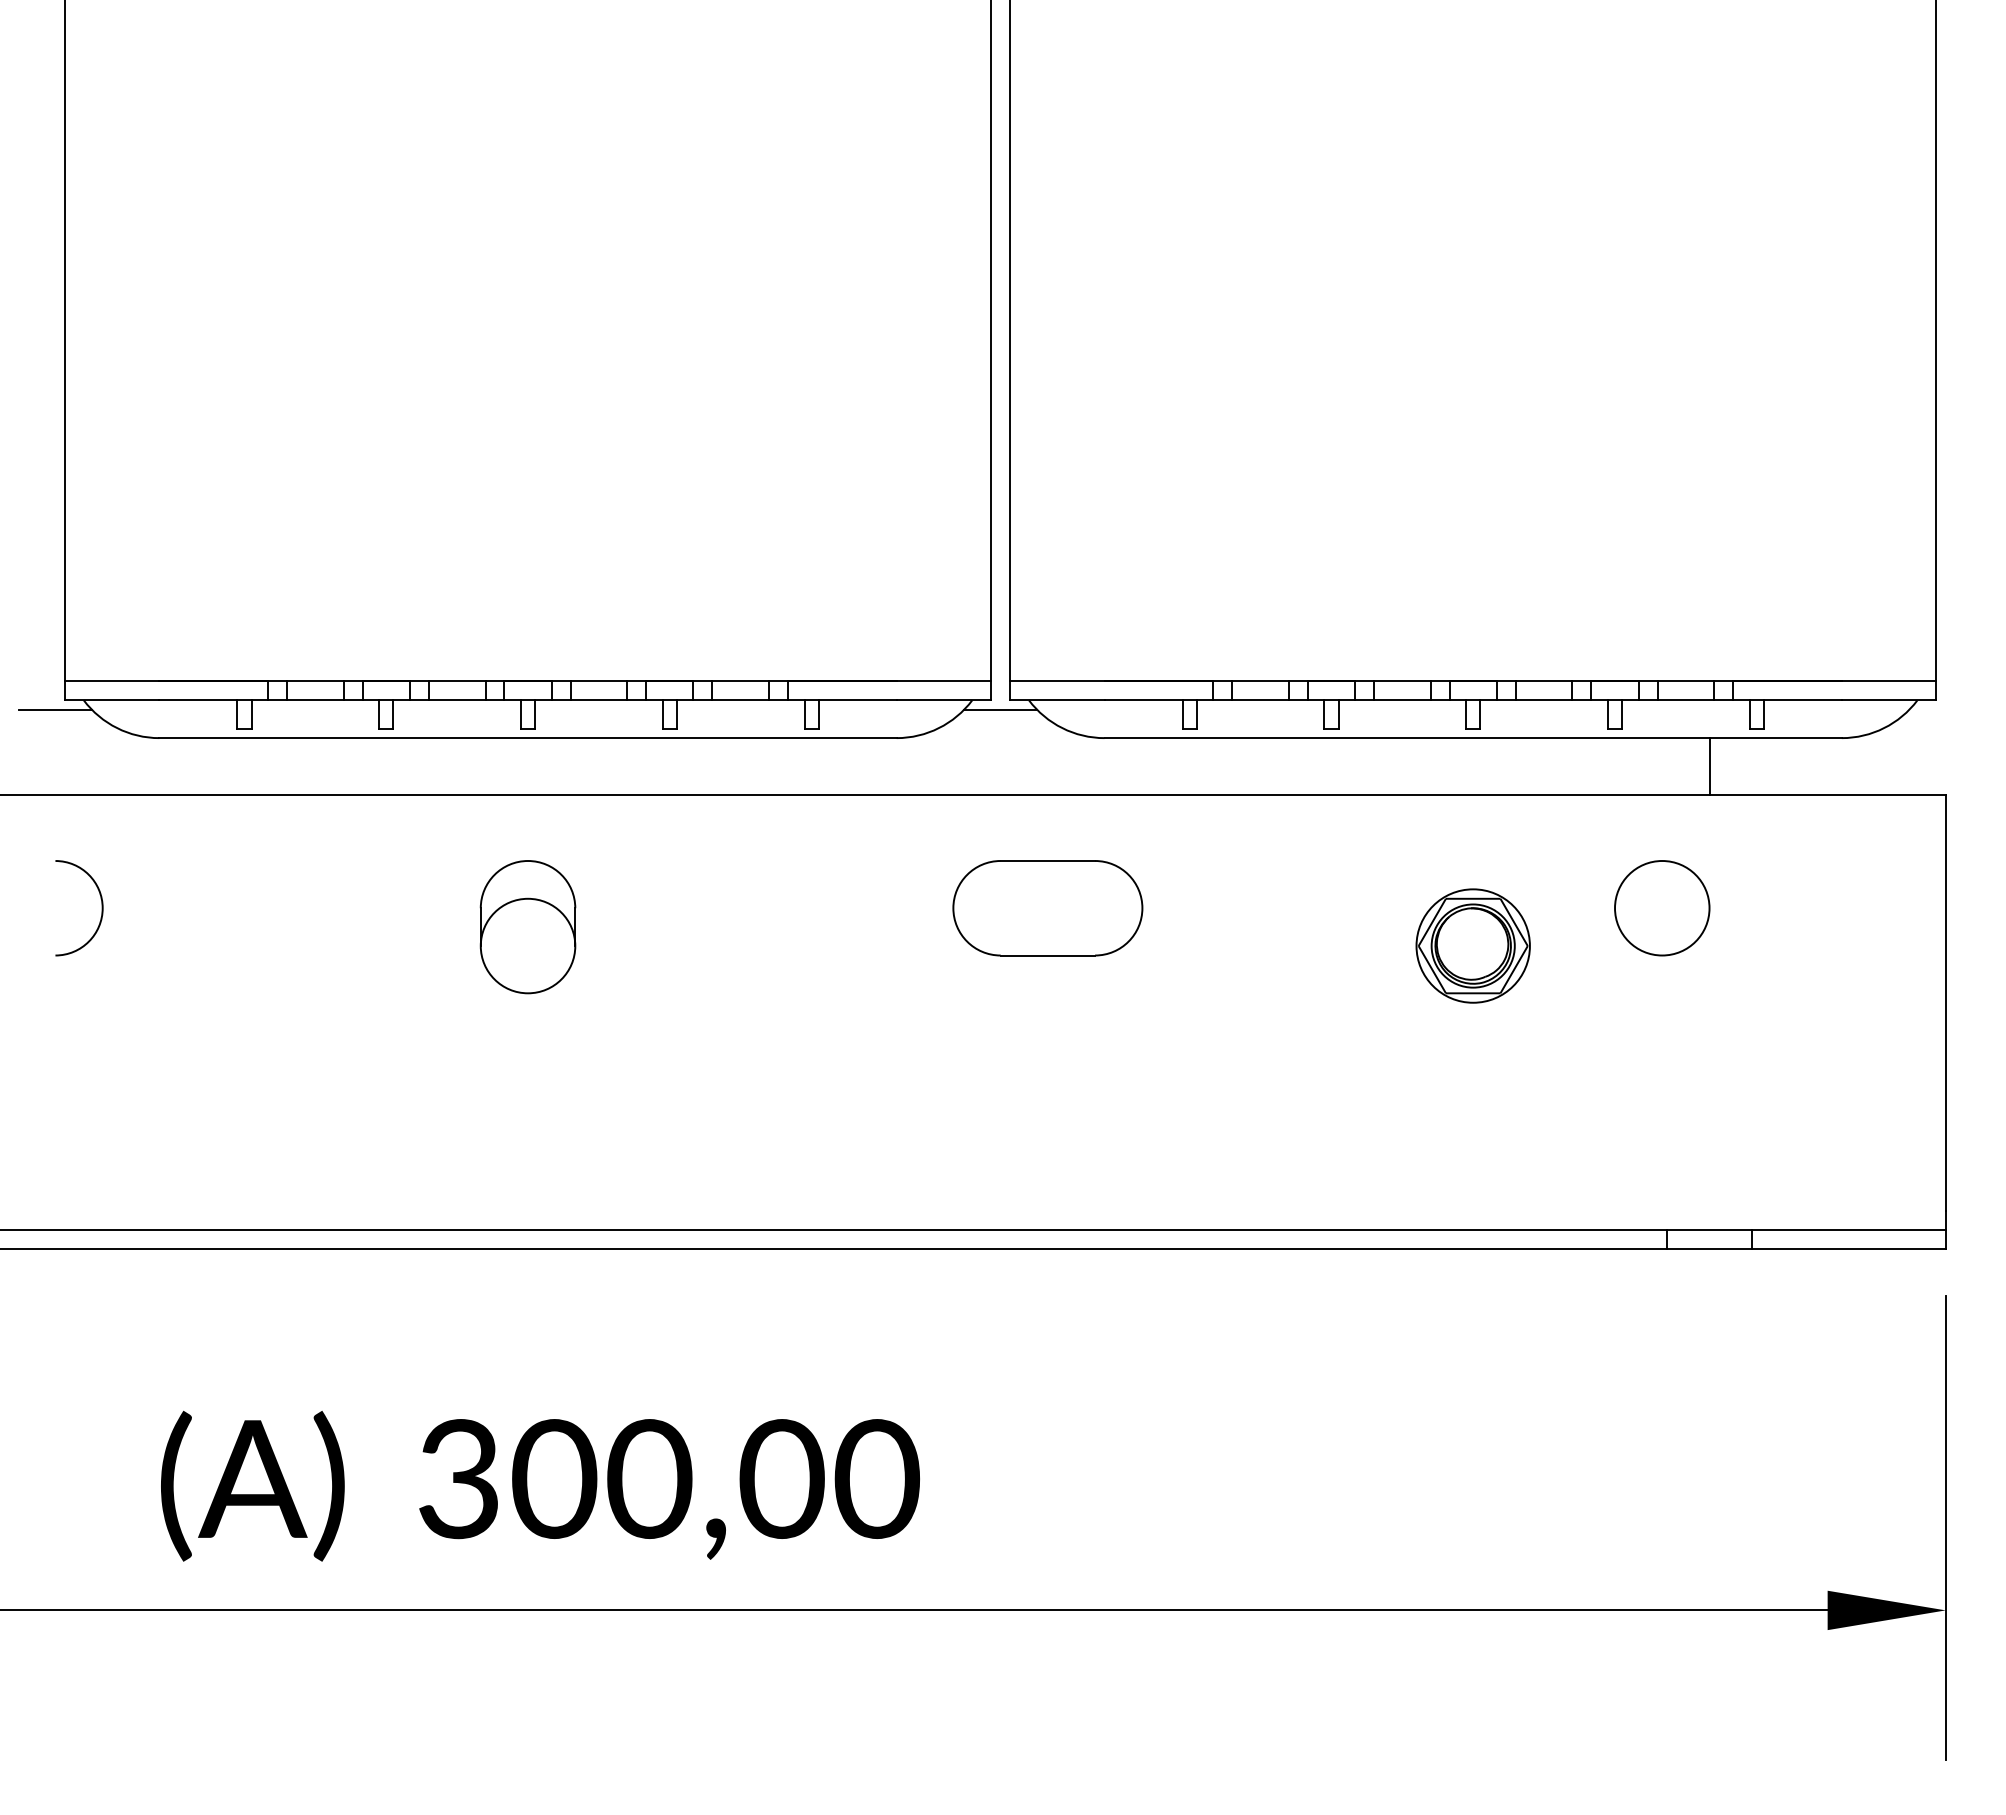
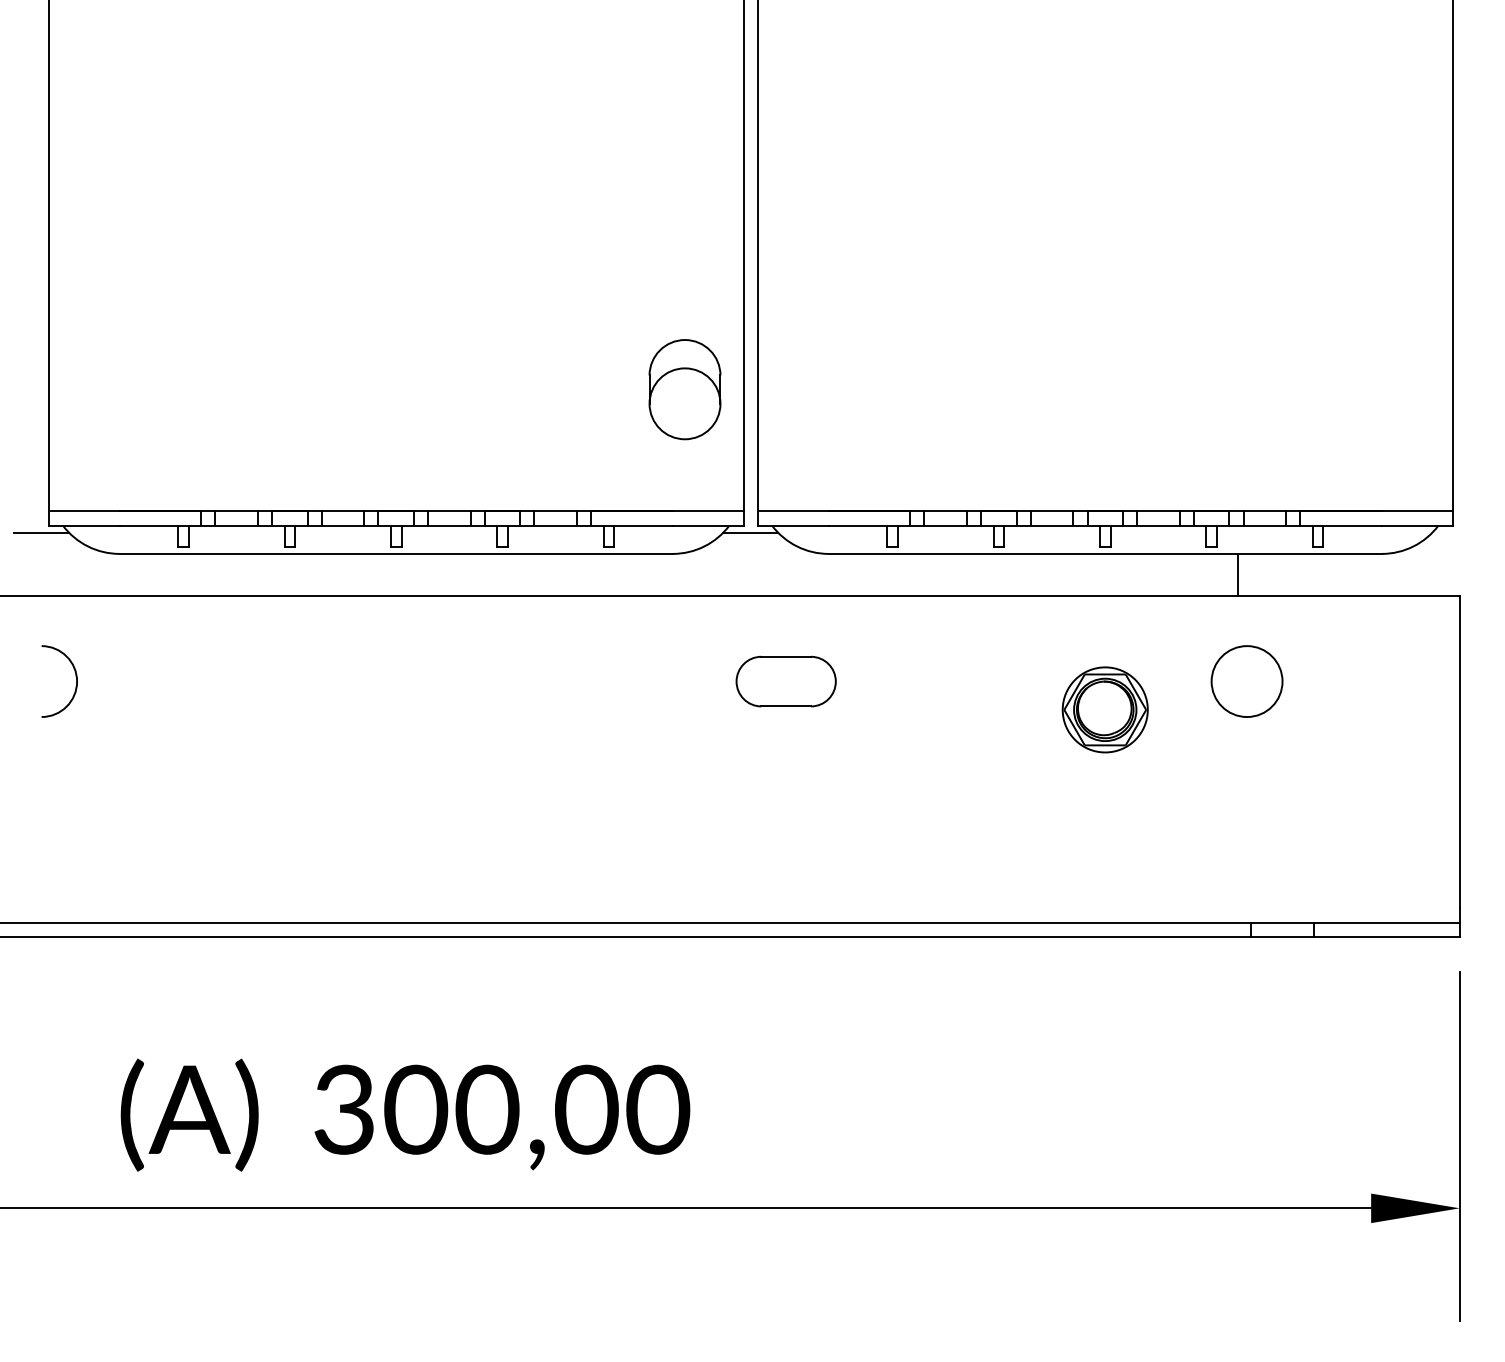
line: (1709, 766) -> (1237, 575), moved
part: (1047, 908) -> (785, 681), size x0.7
part: (527, 927) -> (684, 389), moved

